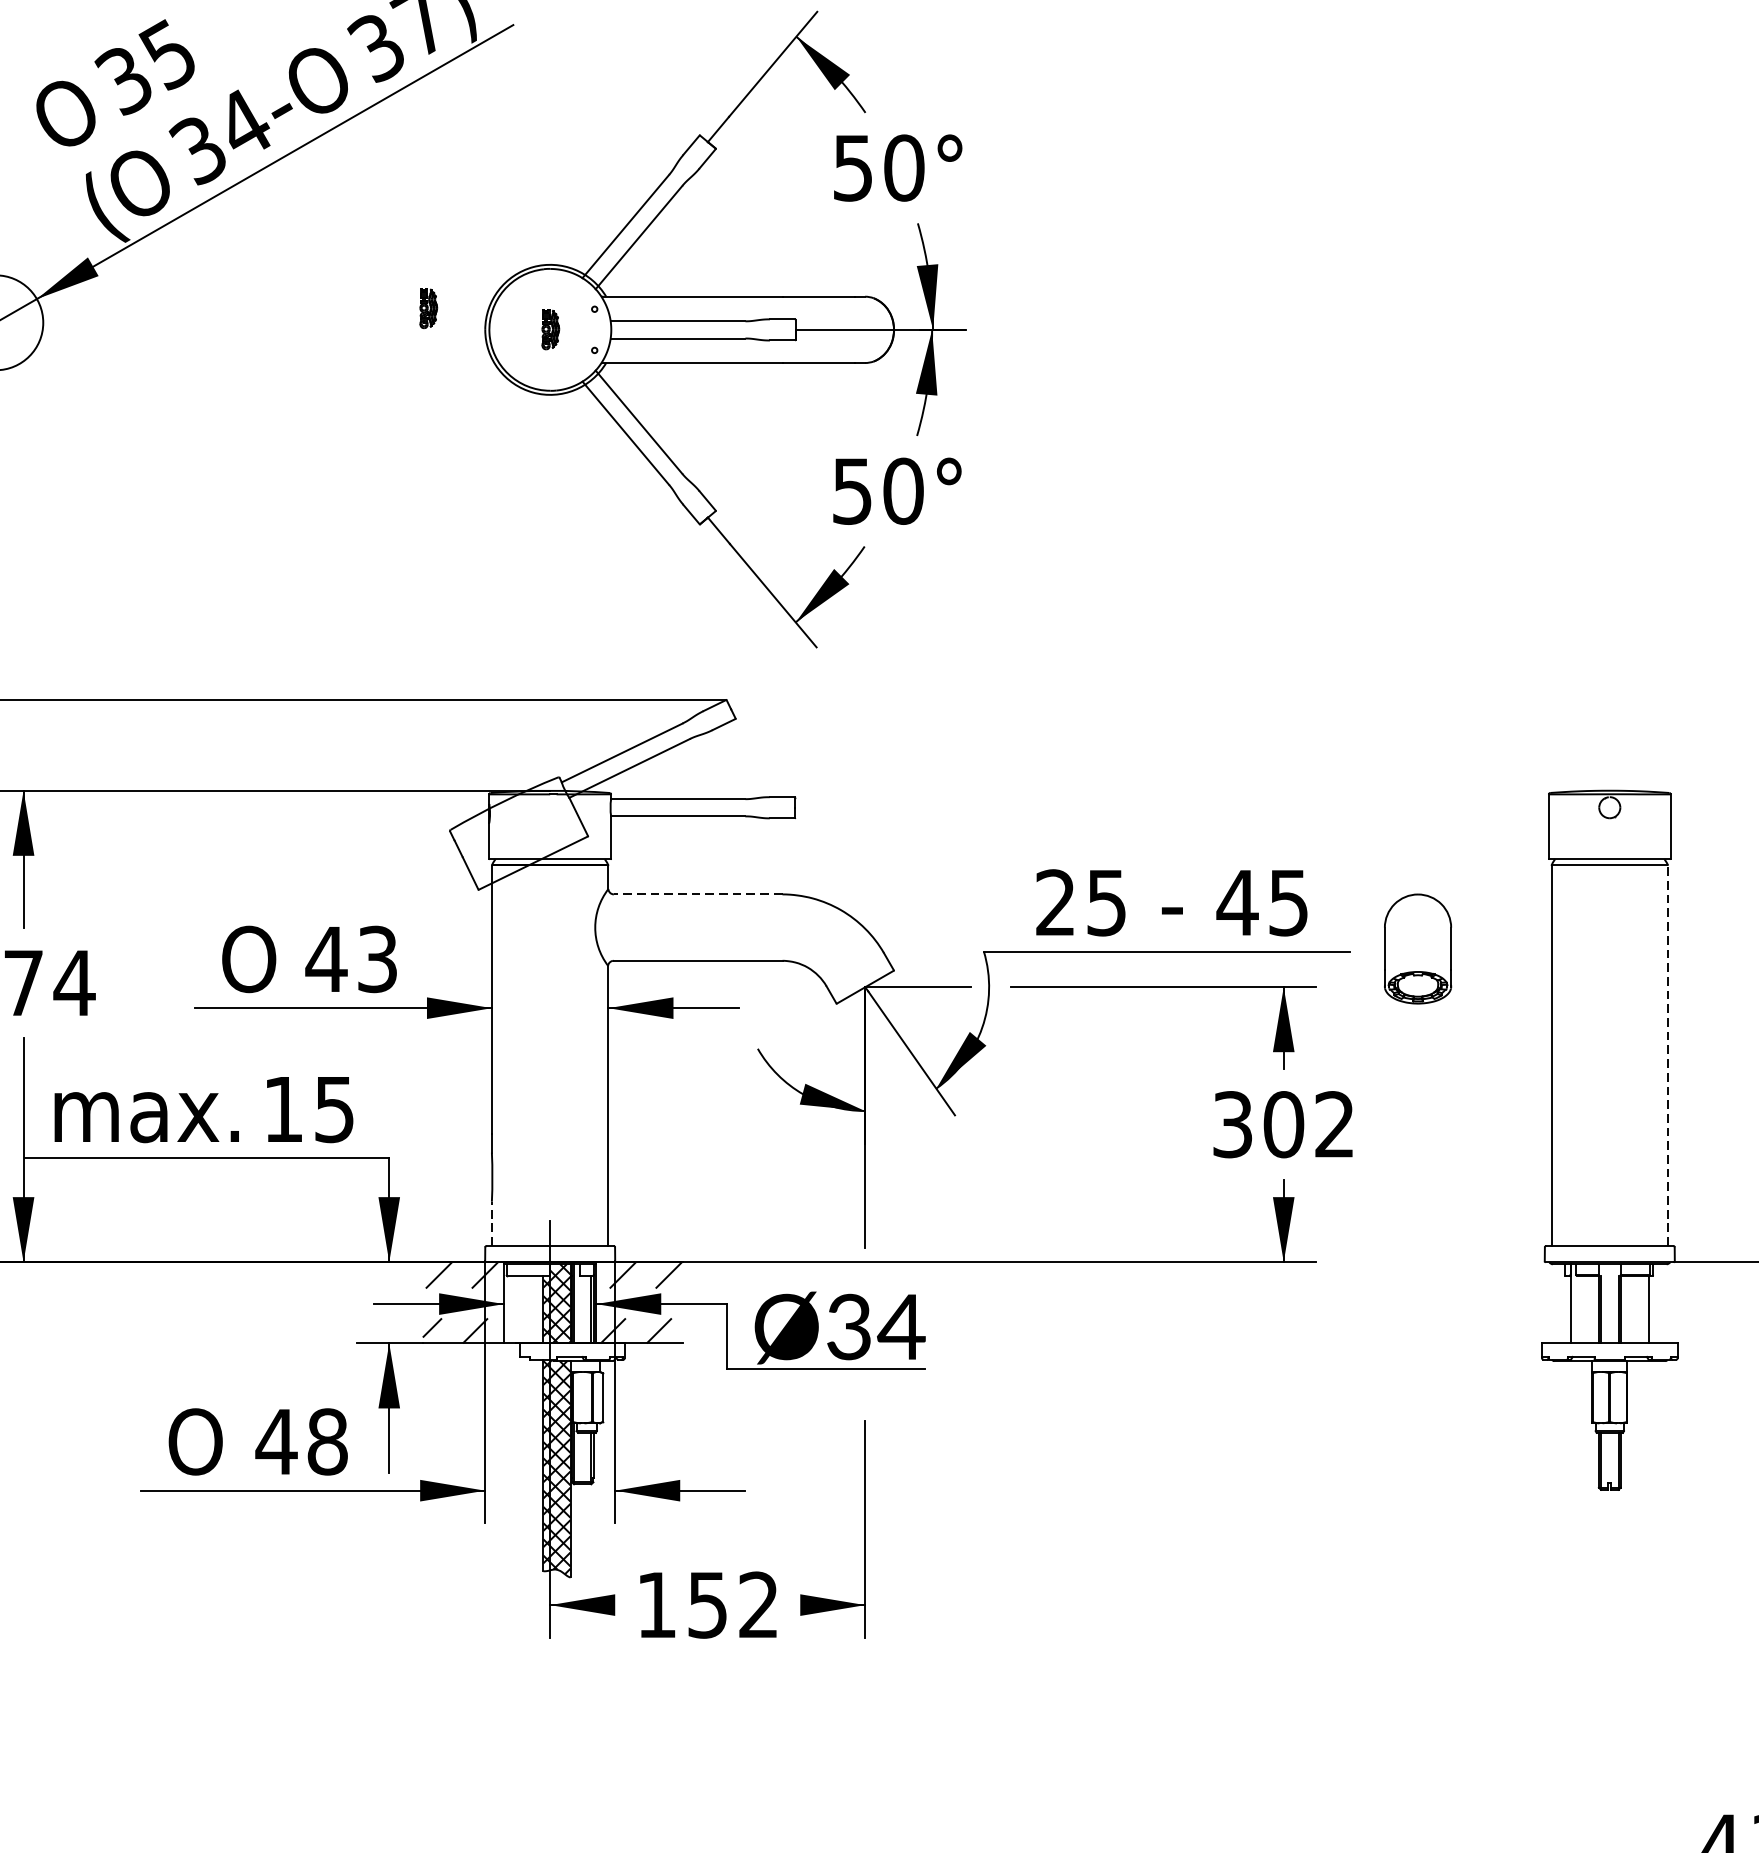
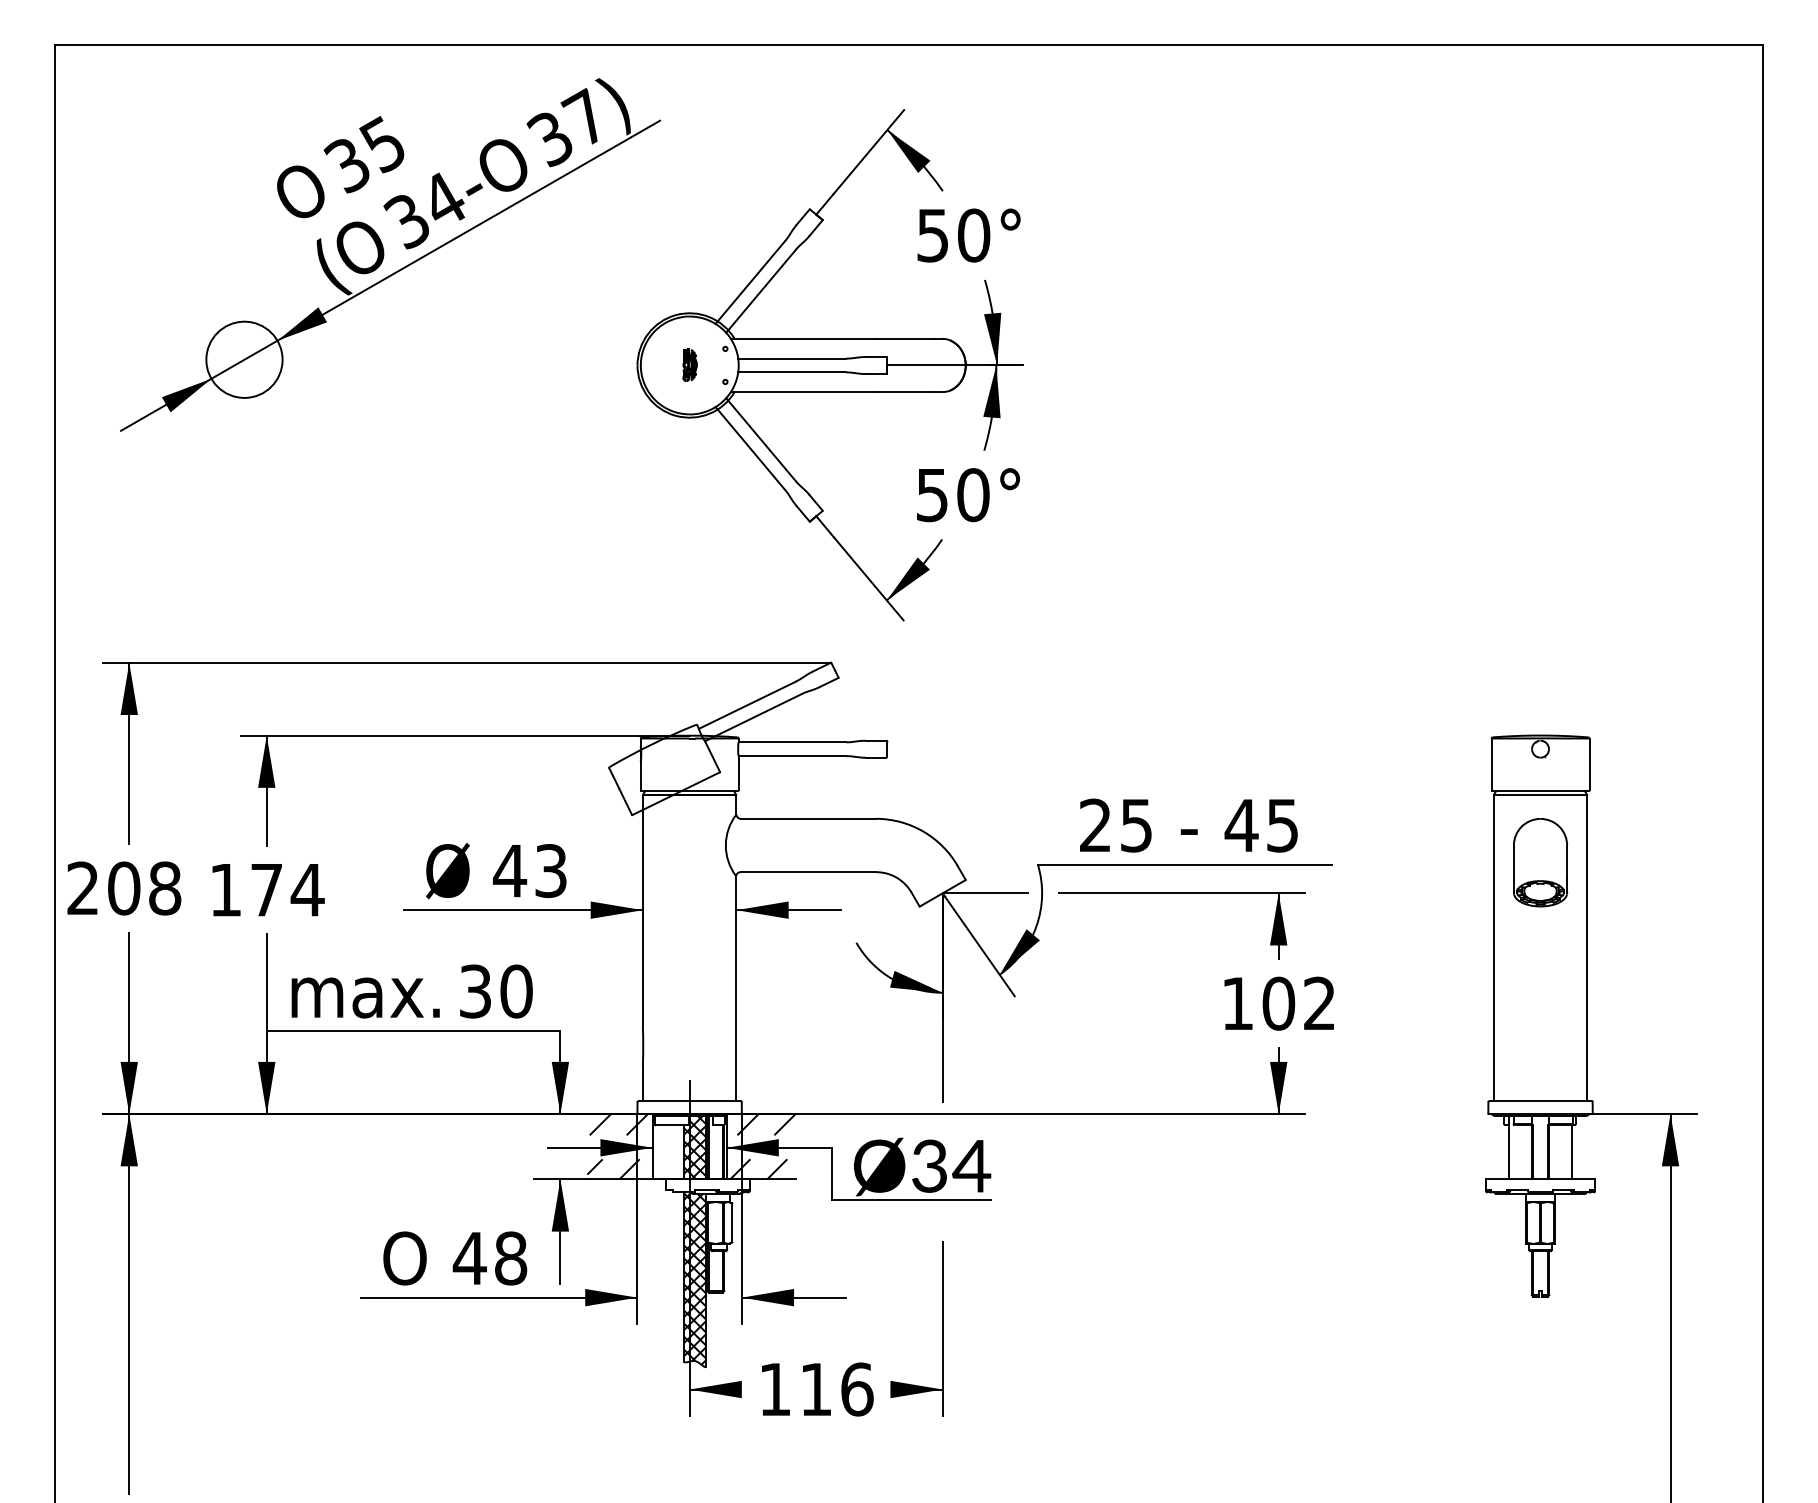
part: (427, 307) -> (591, 347), removed
line: (698, 894) -> (808, 818), dashed -> solid
part: (1417, 948) -> (1540, 862), moved
text: (248, 958) -> (447, 870), O -> Ø
line: (1668, 1055) -> (1587, 948), dashed -> solid
text: (309, 1109) -> (496, 991), 15 -> 30
text: (1232, 1124) -> (1237, 1003), 302 -> 102
line: (491, 1224) -> (642, 1083), dashed -> solid
text: (733, 1605) -> (836, 1389), 152 -> 116

